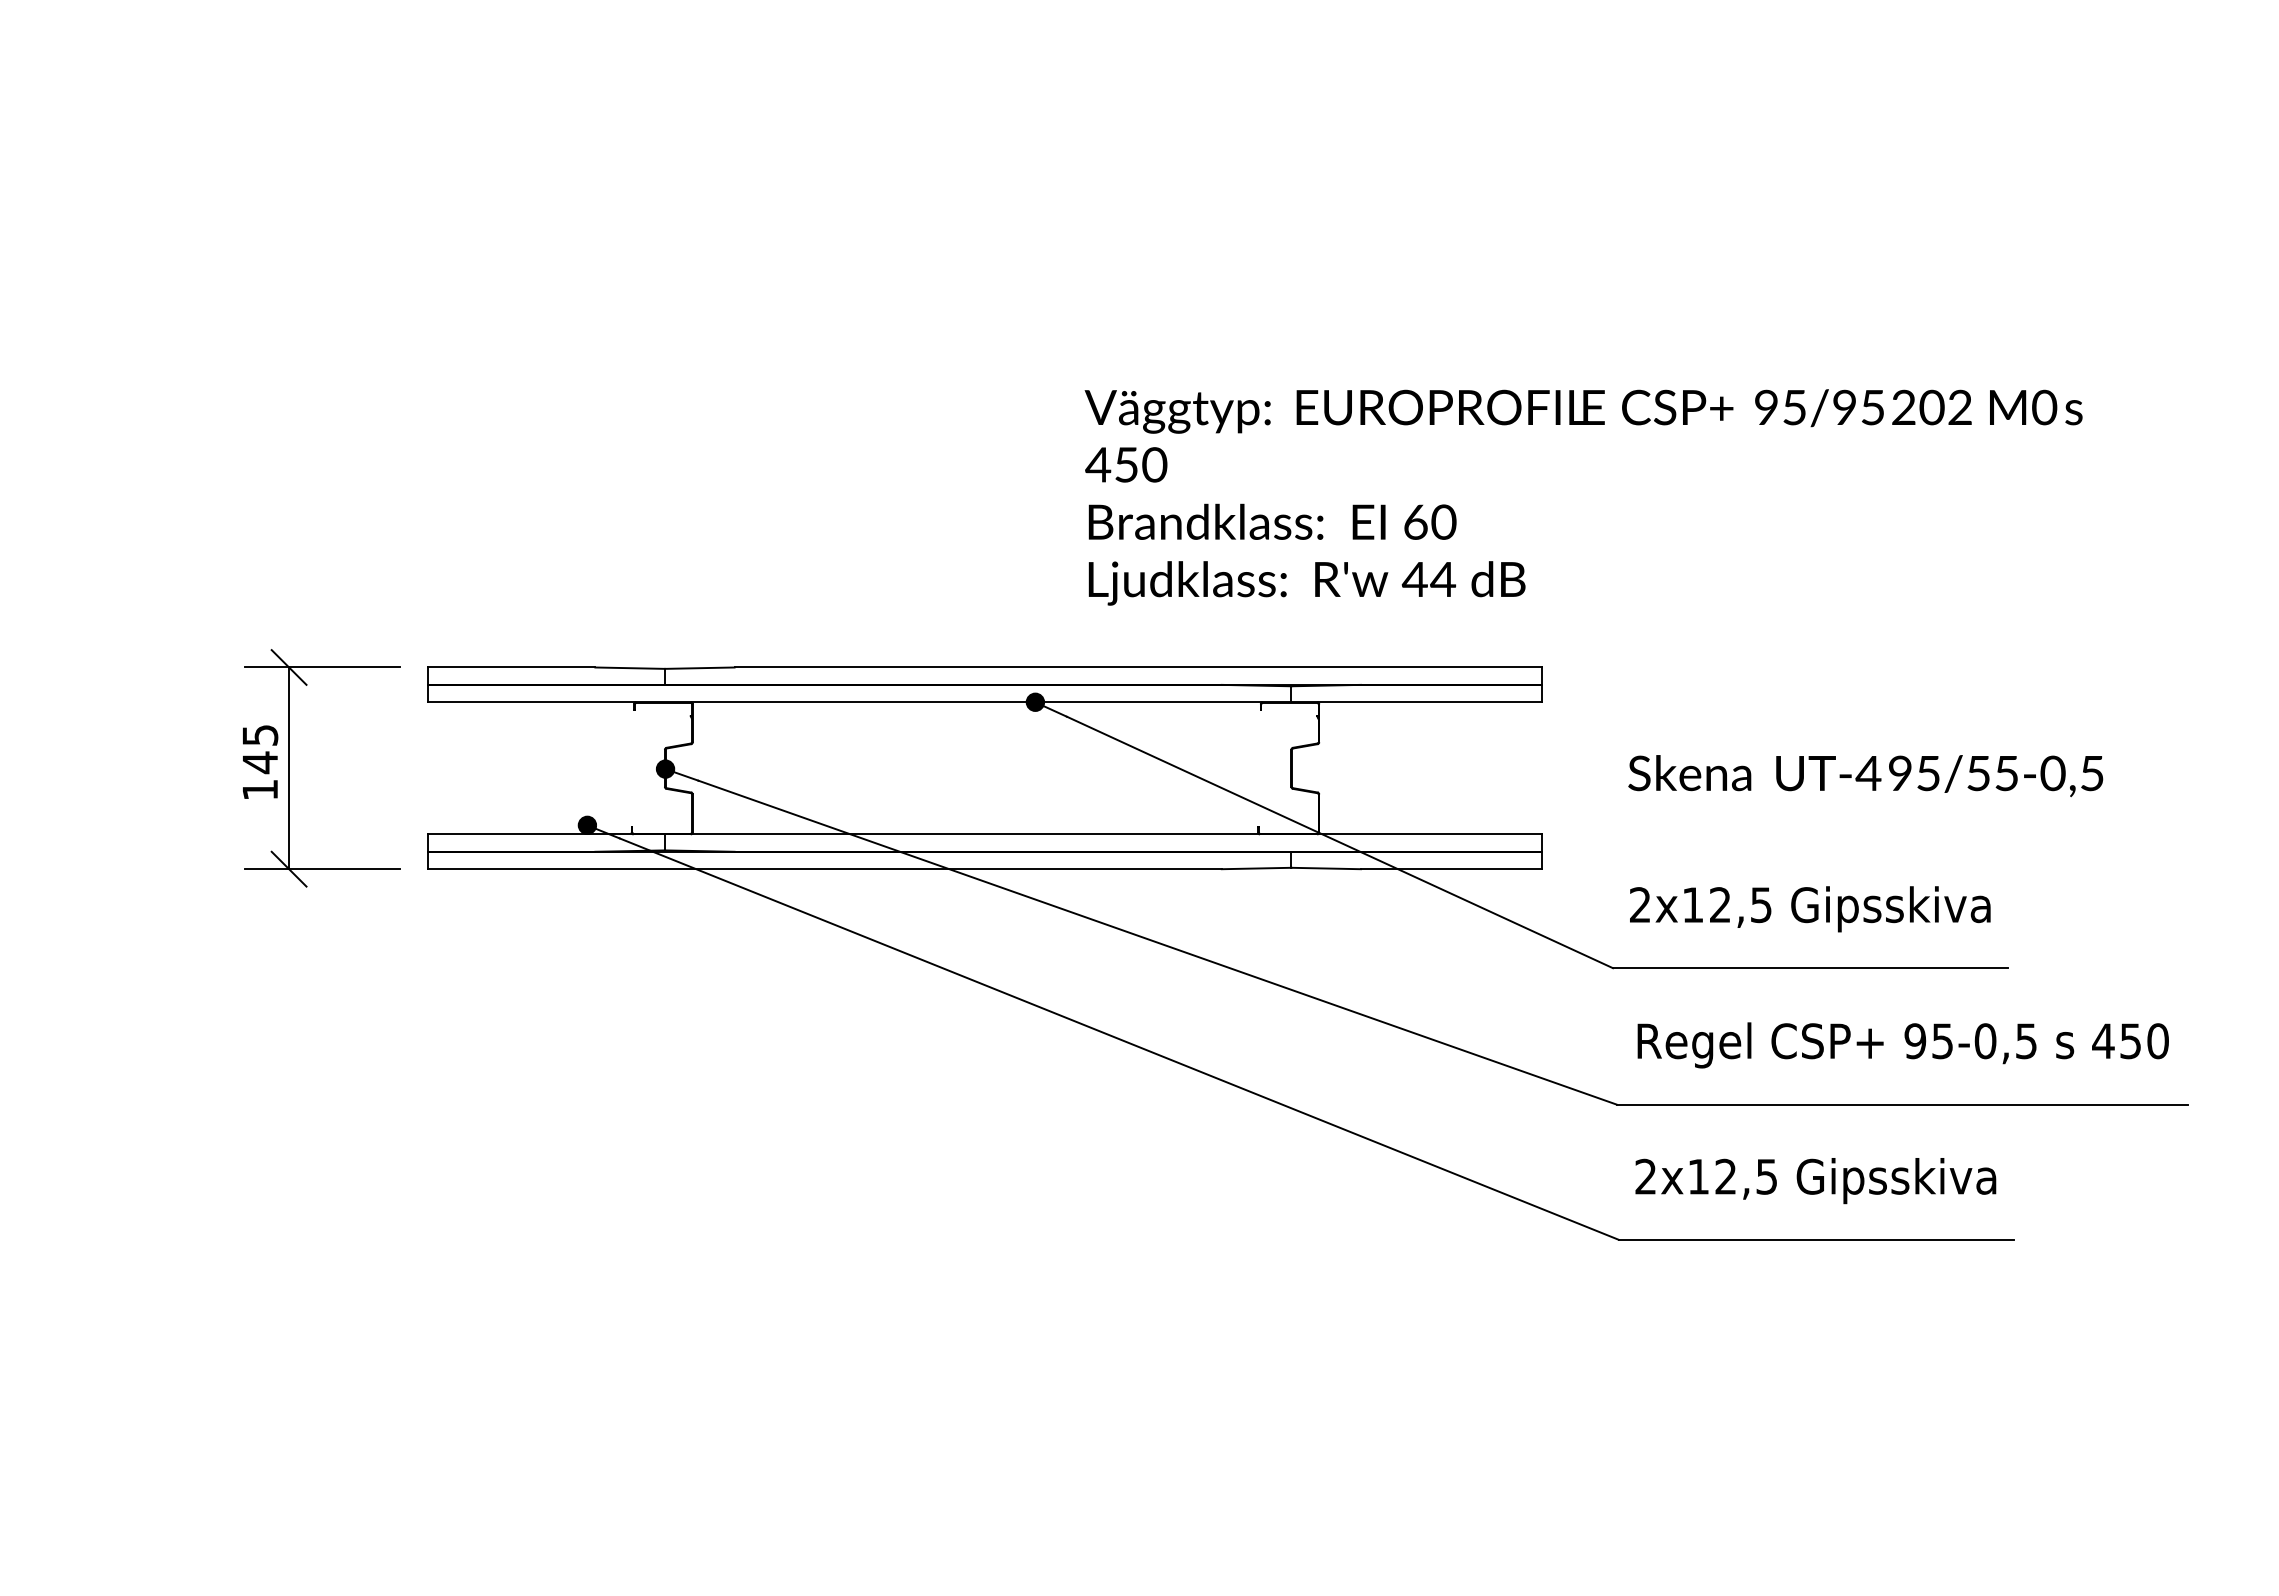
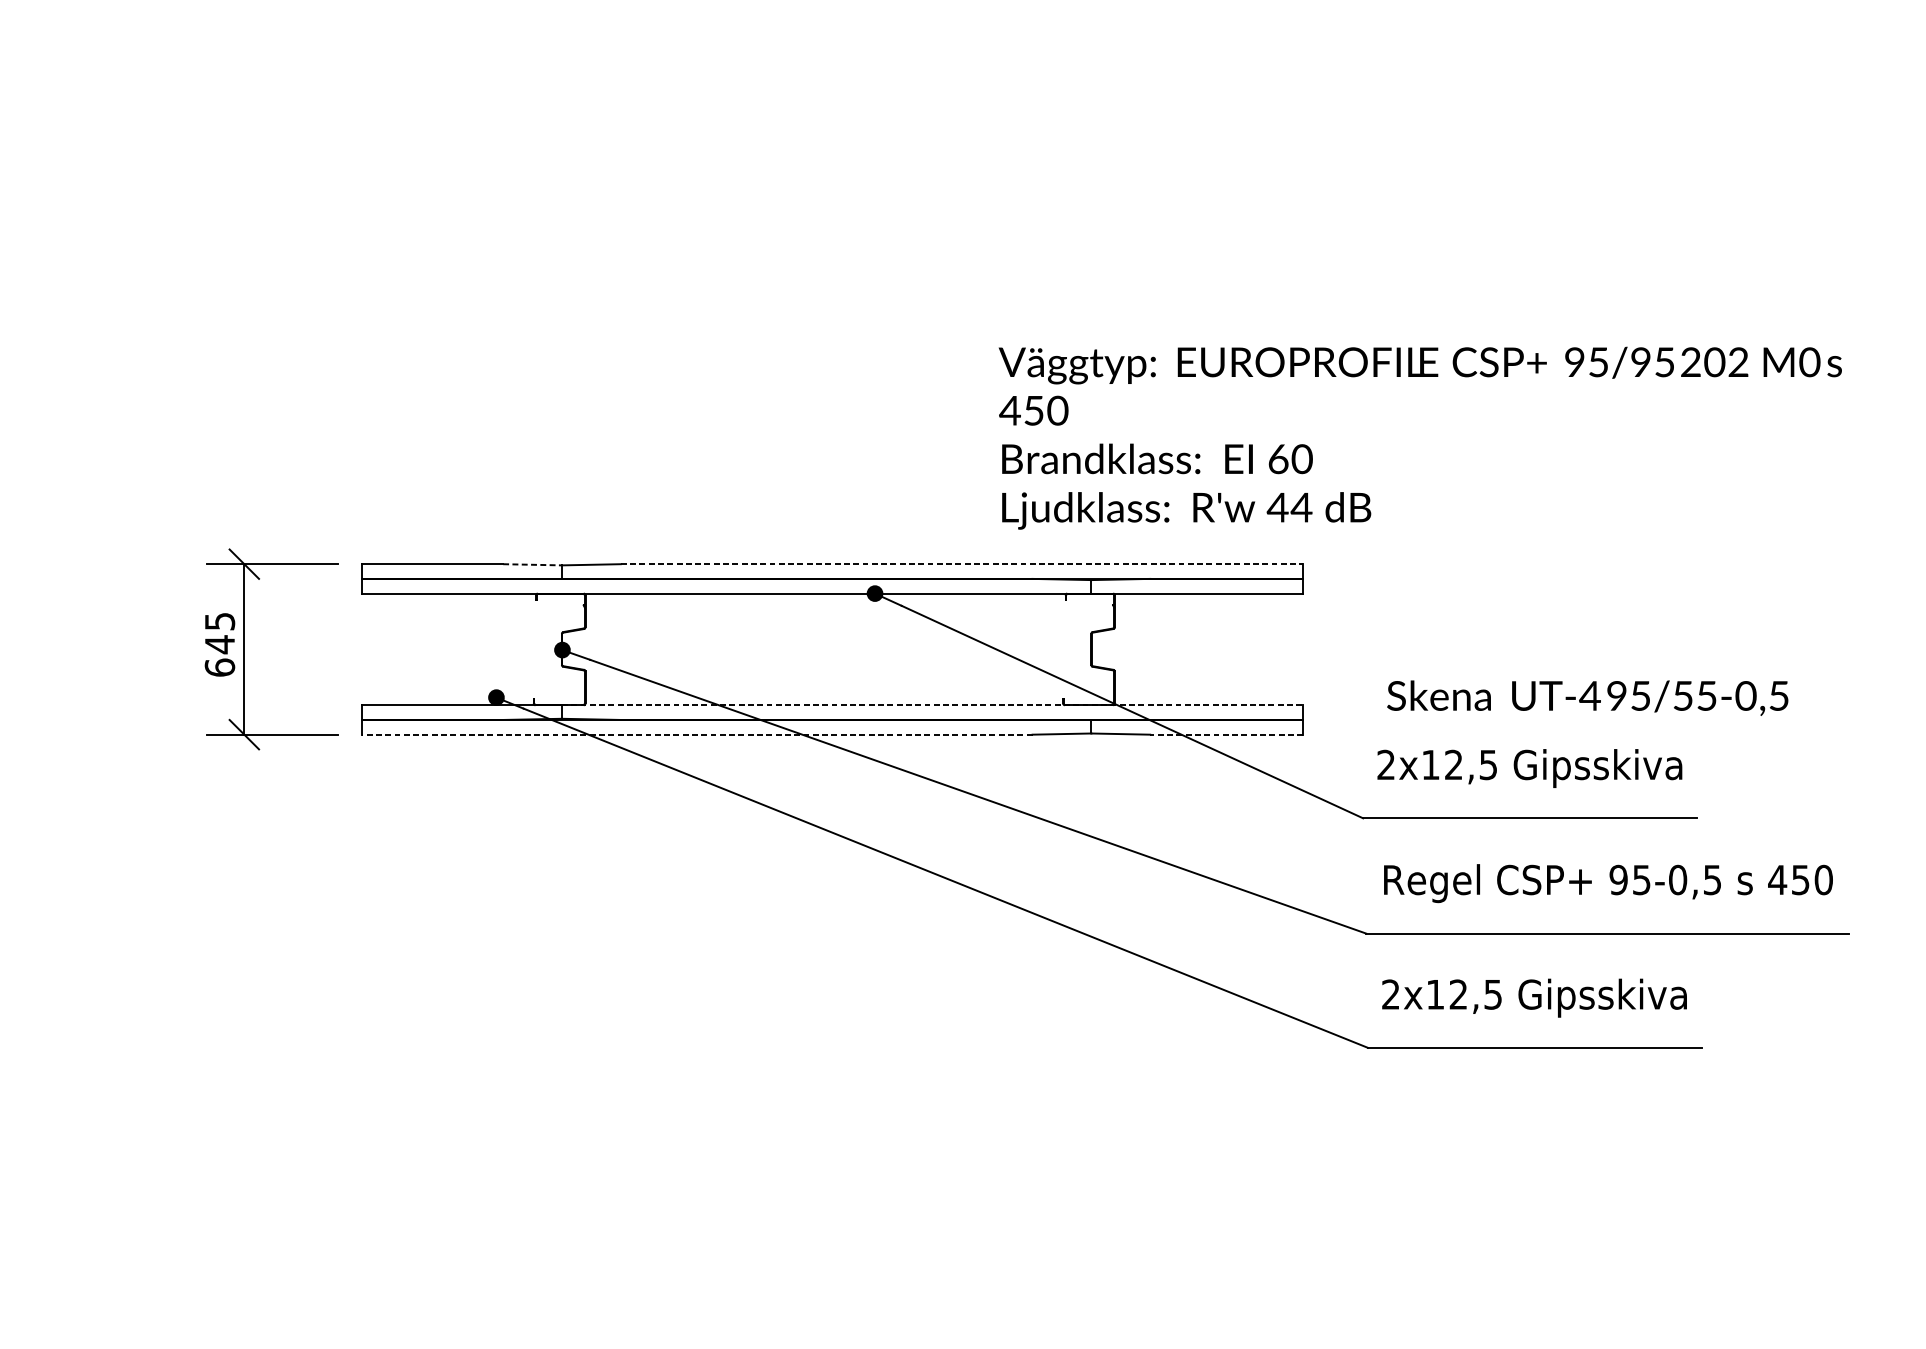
text: (1583, 497) -> (1420, 438), moved
line: (1138, 667) -> (962, 564), solid -> dashed
line: (630, 668) -> (532, 565), solid -> dashed
text: (1865, 776) -> (1587, 698), moved
text: (260, 789) -> (220, 667), 145 -> 645
line: (1103, 834) -> (932, 705), solid -> dashed
line: (825, 869) -> (697, 734), solid -> dashed
line: (1451, 869) -> (1226, 734), solid -> dashed

